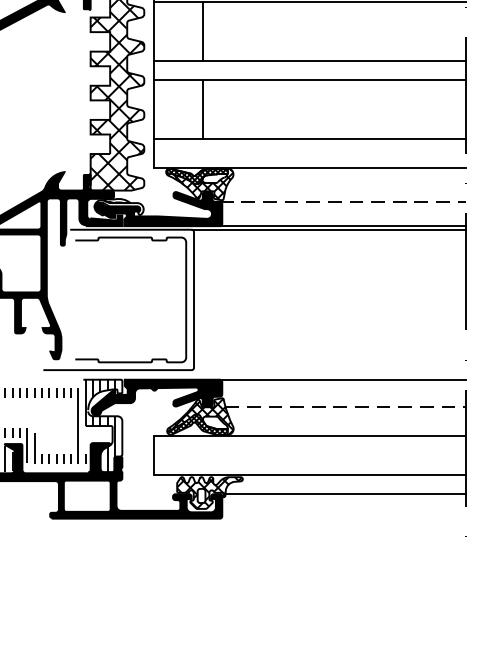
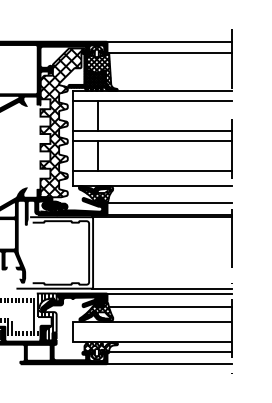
line: (342, 200) -> (168, 202), dashed -> solid
line: (328, 369) -> (161, 288), added
line: (346, 407) -> (170, 307), dashed -> solid
line: (342, 519) -> (168, 364), added

